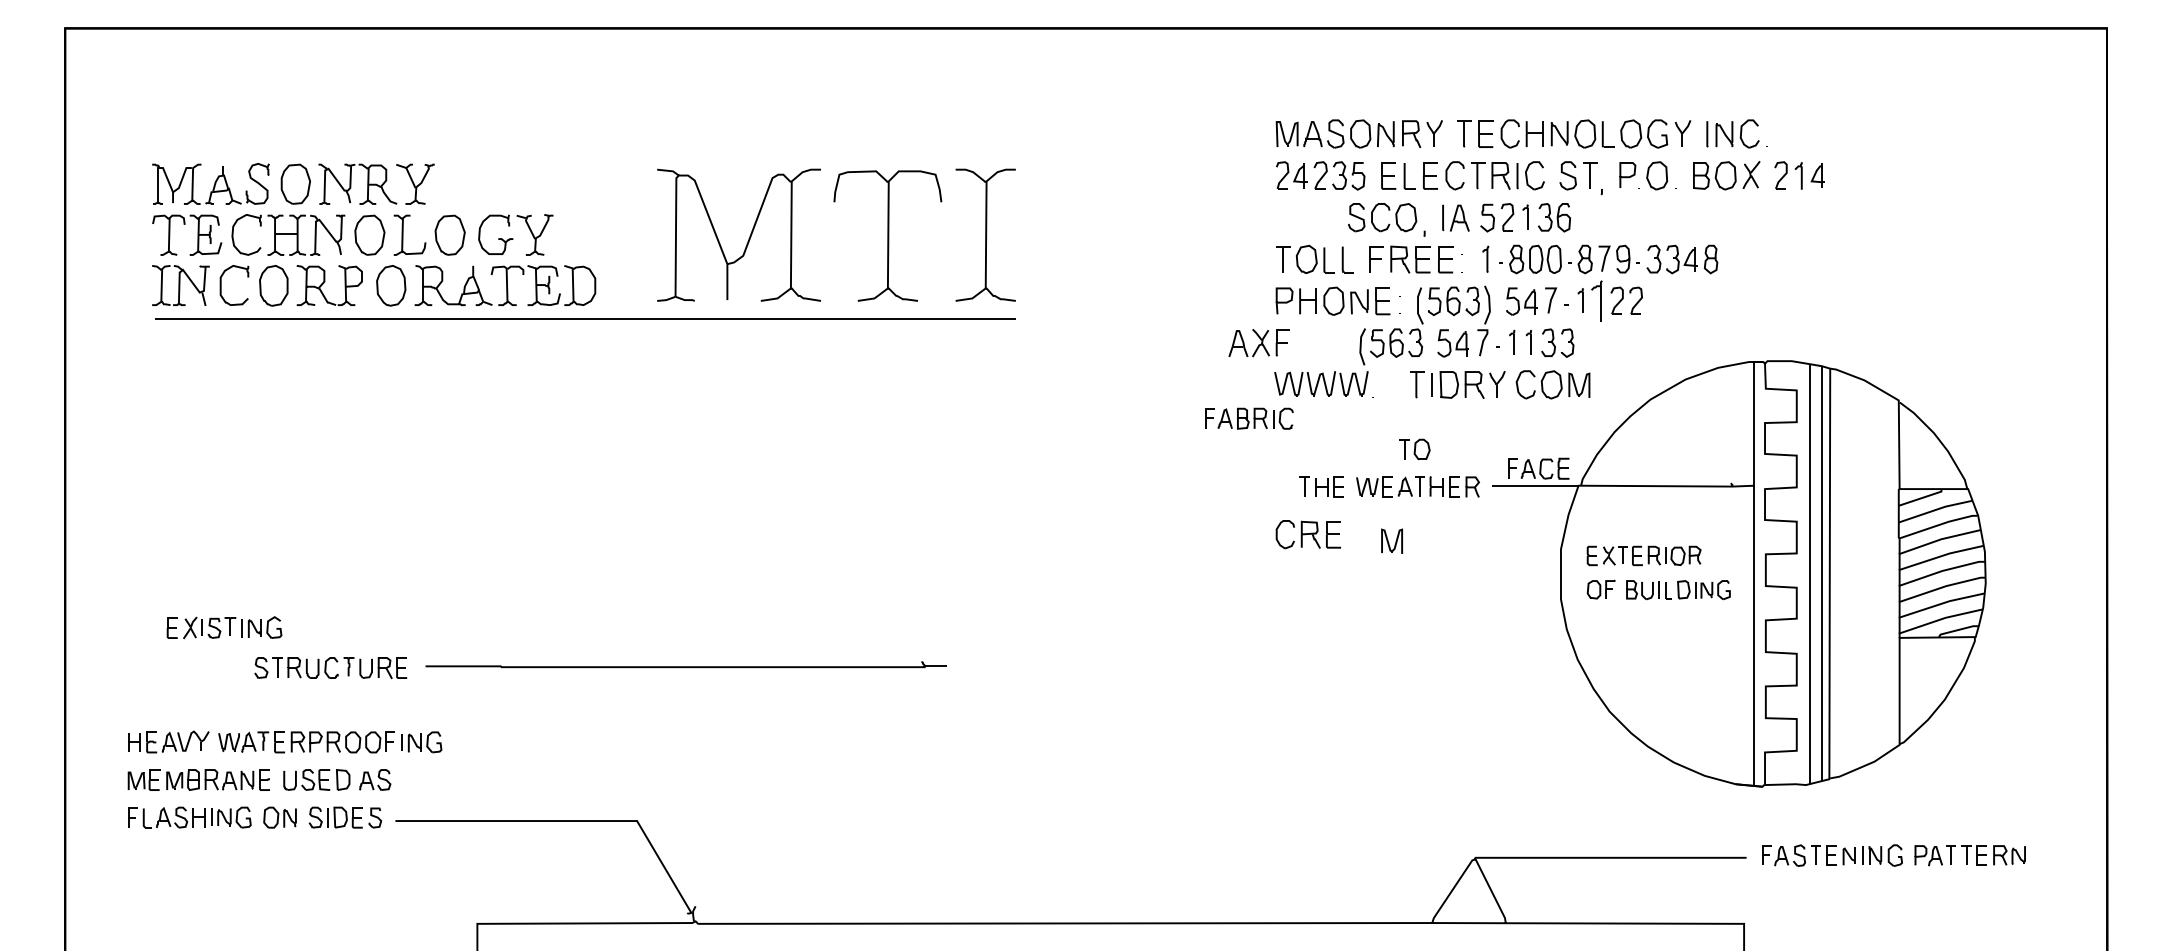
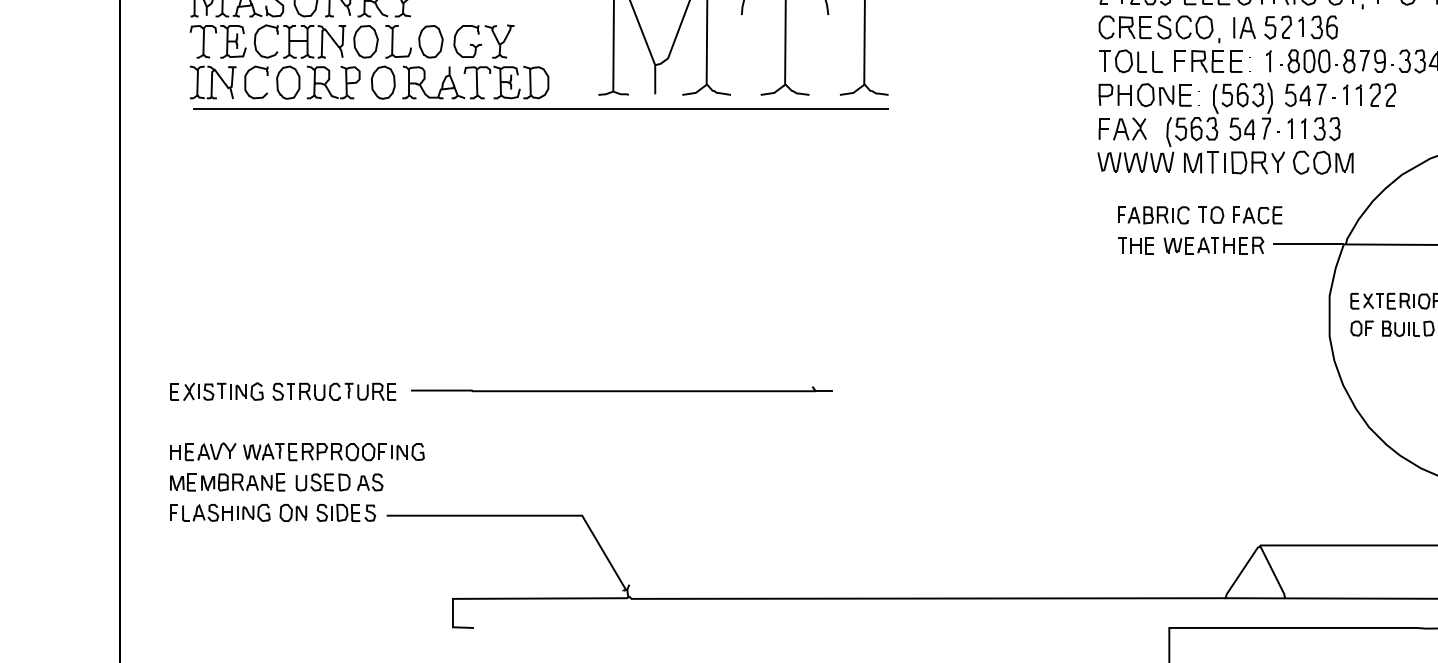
part: (1596, 300) -> (1358, 94), size x0.62
part: (1248, 343) -> (1129, 129), moved
part: (1249, 418) -> (1153, 215), moved
part: (1538, 468) -> (1257, 215), moved
part: (1307, 534) -> (1124, 27), moved
part: (1391, 540) -> (1192, 162), moved
part: (224, 627) -> (216, 391), moved

